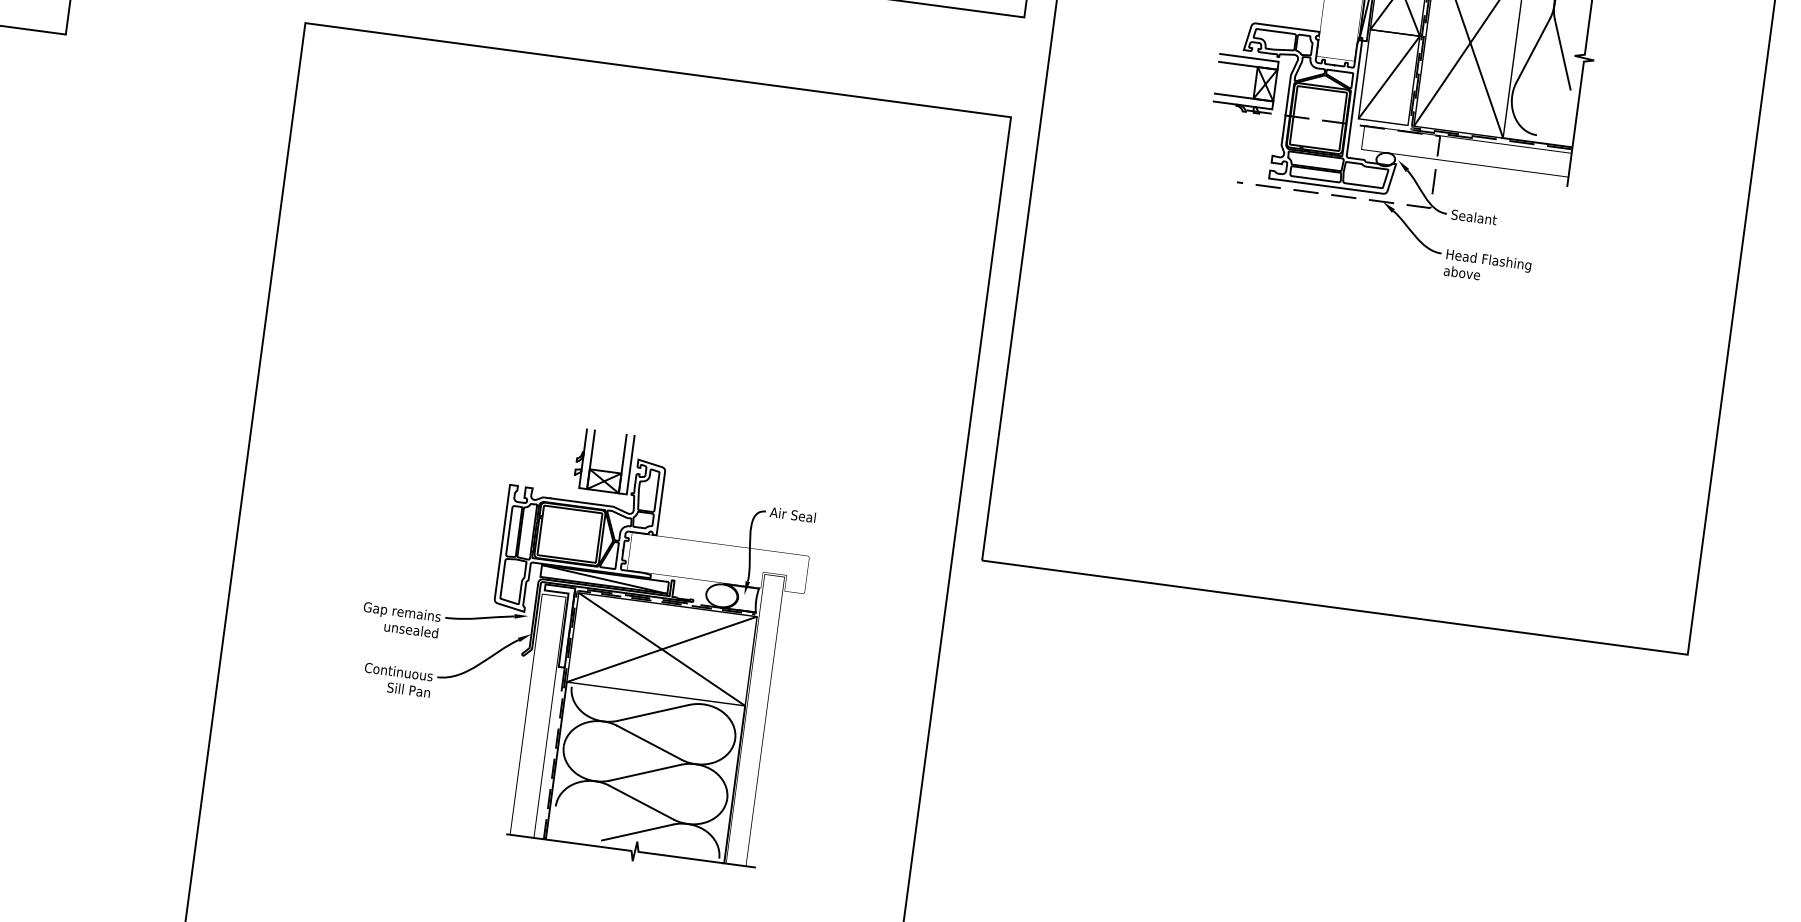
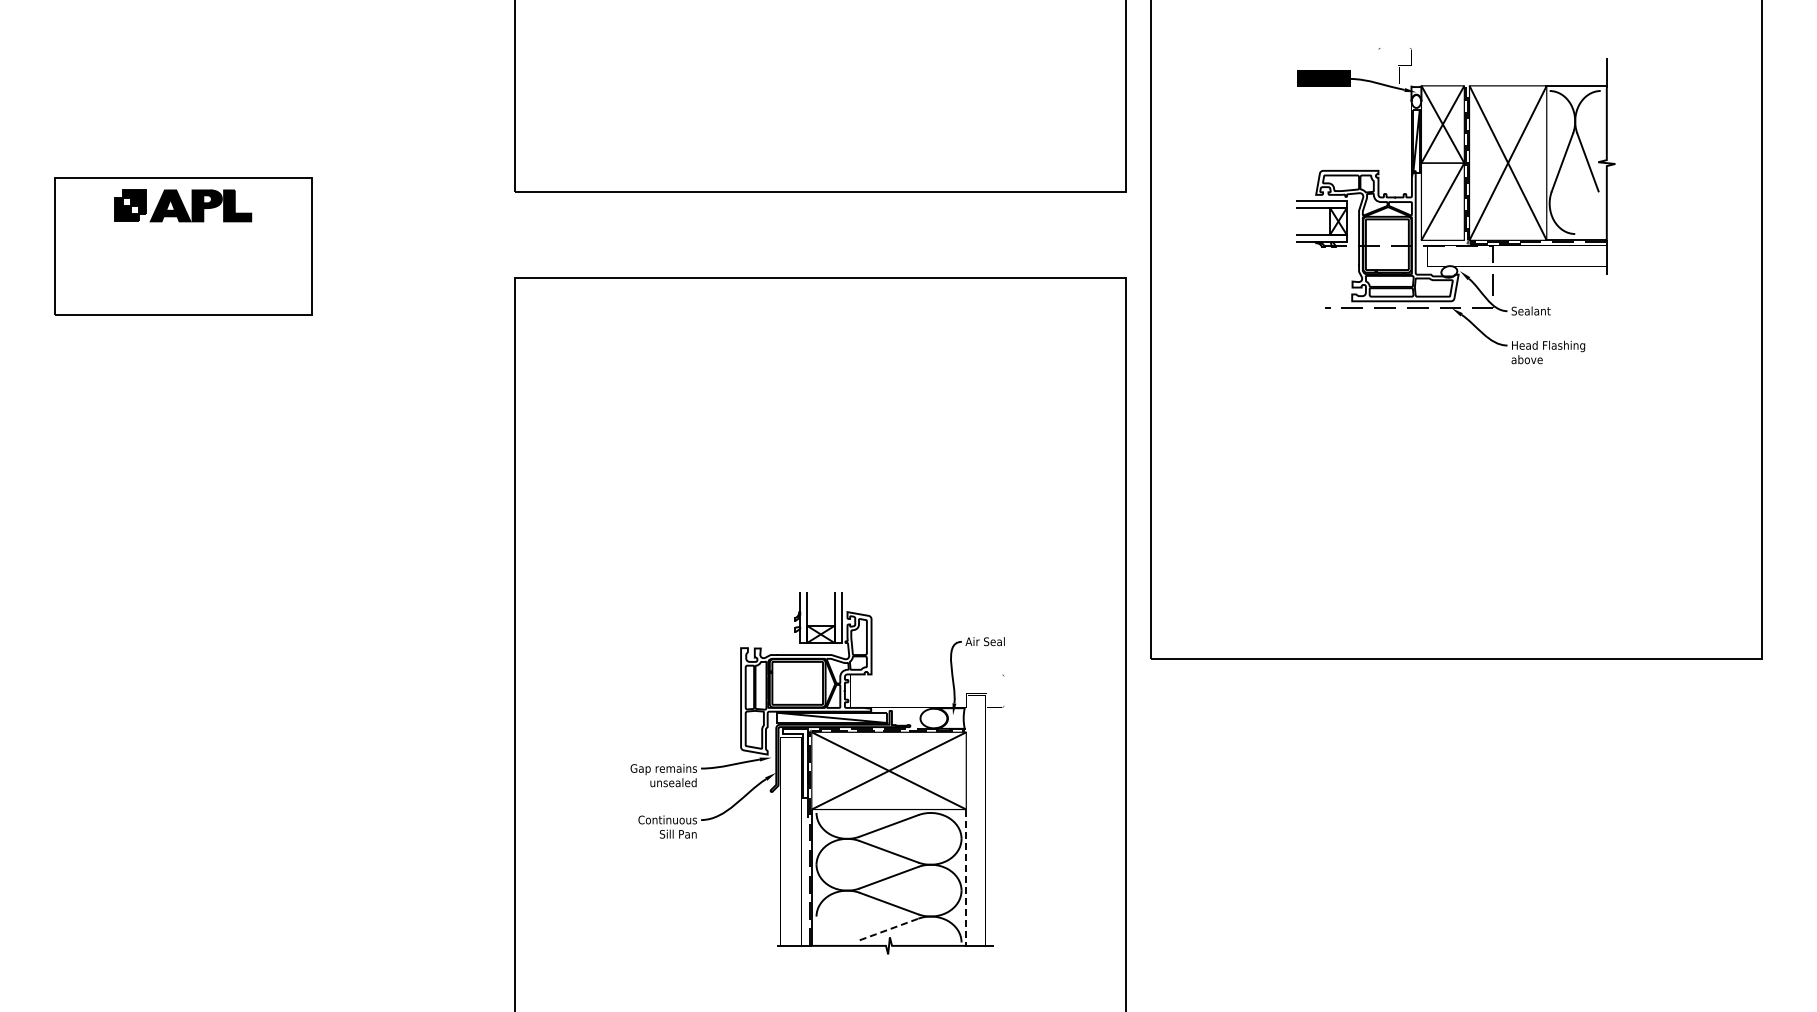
line: (734, 785) -> (966, 878), solid -> dashed
line: (638, 832) -> (889, 929), solid -> dashed

